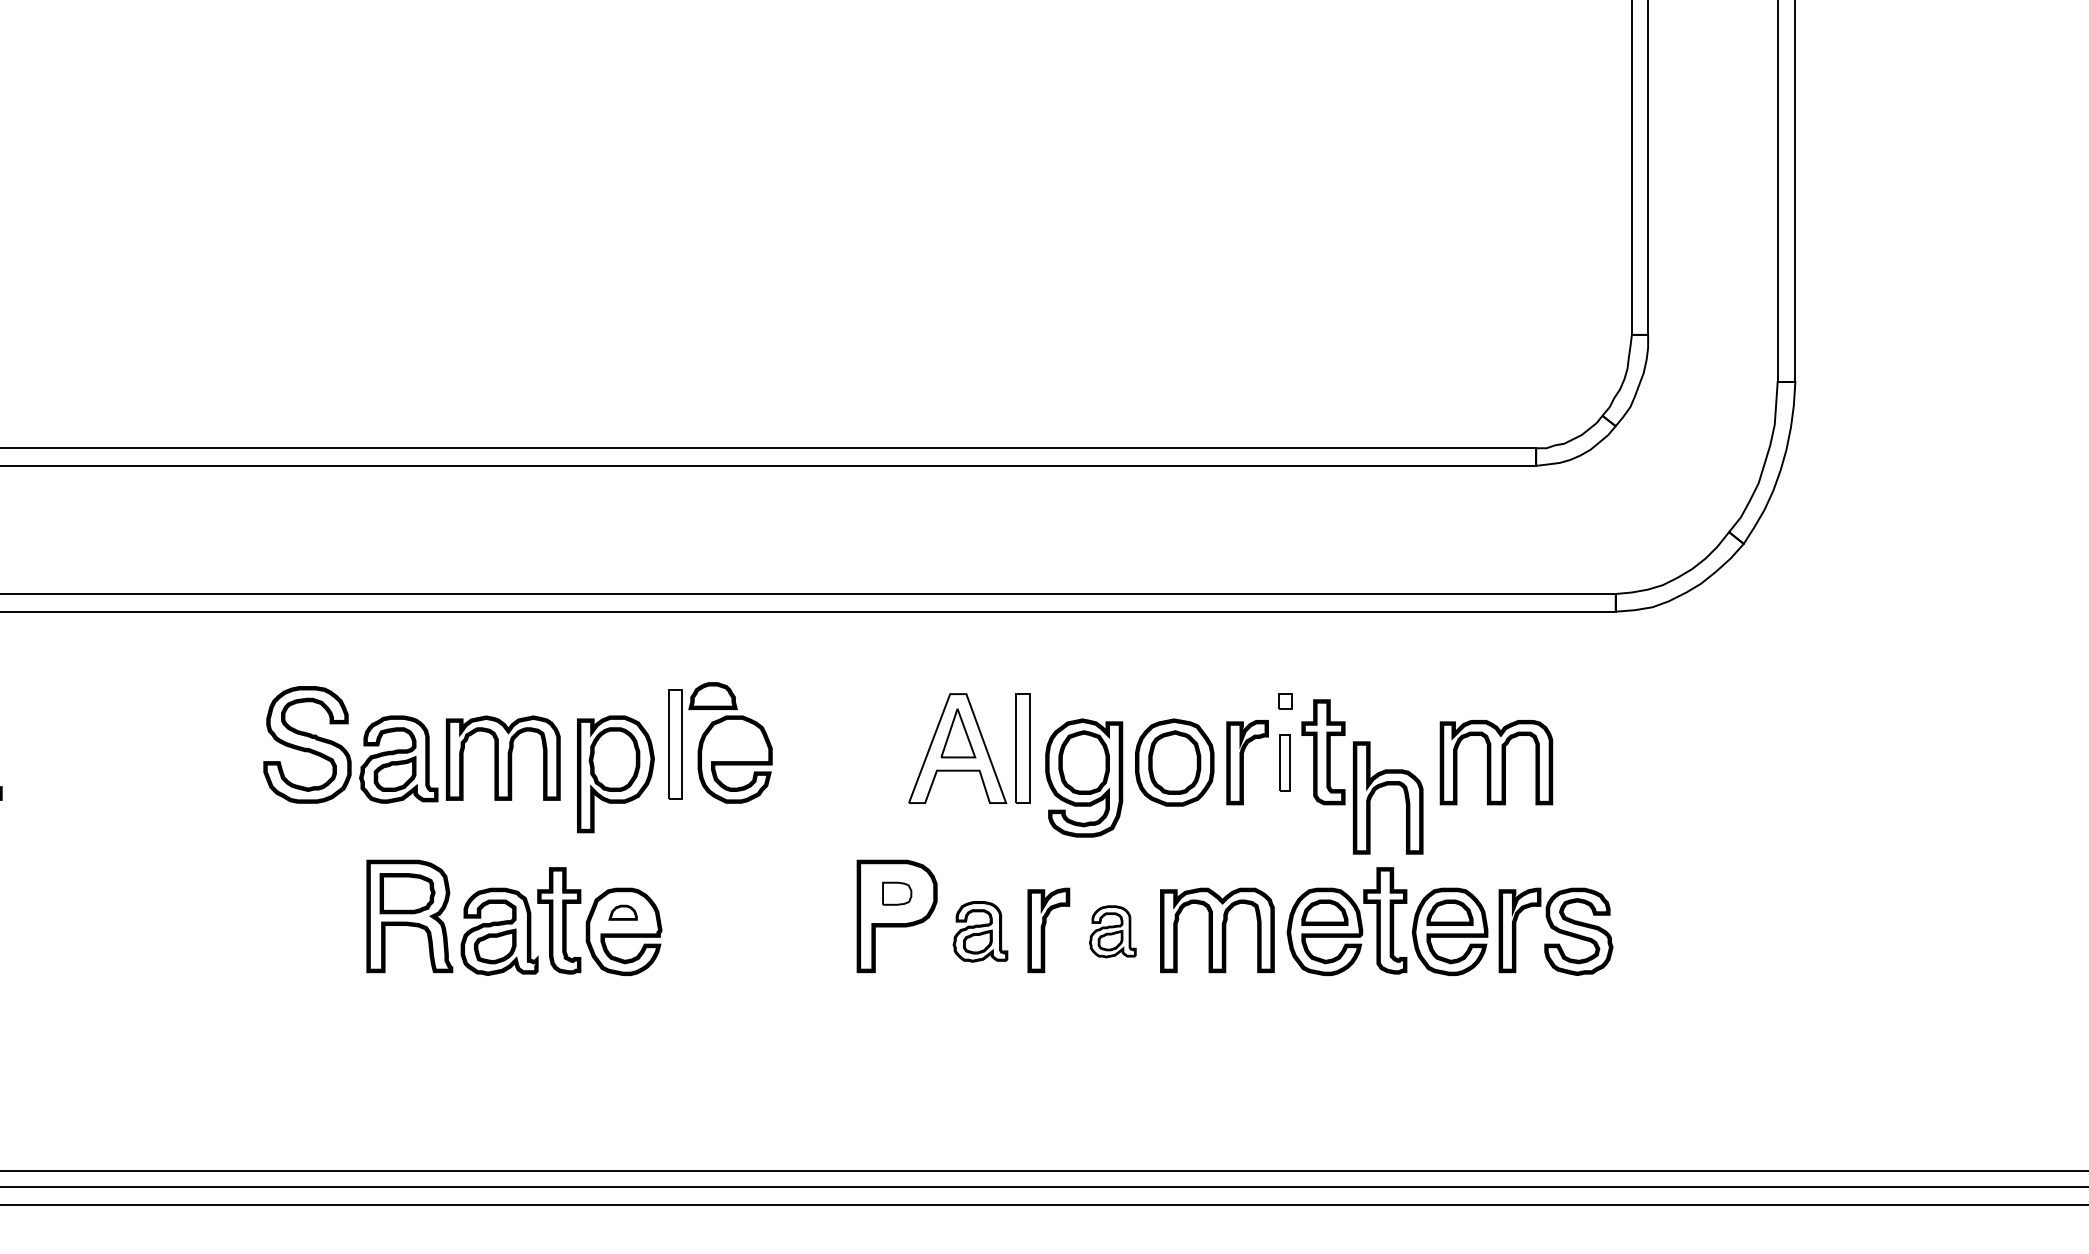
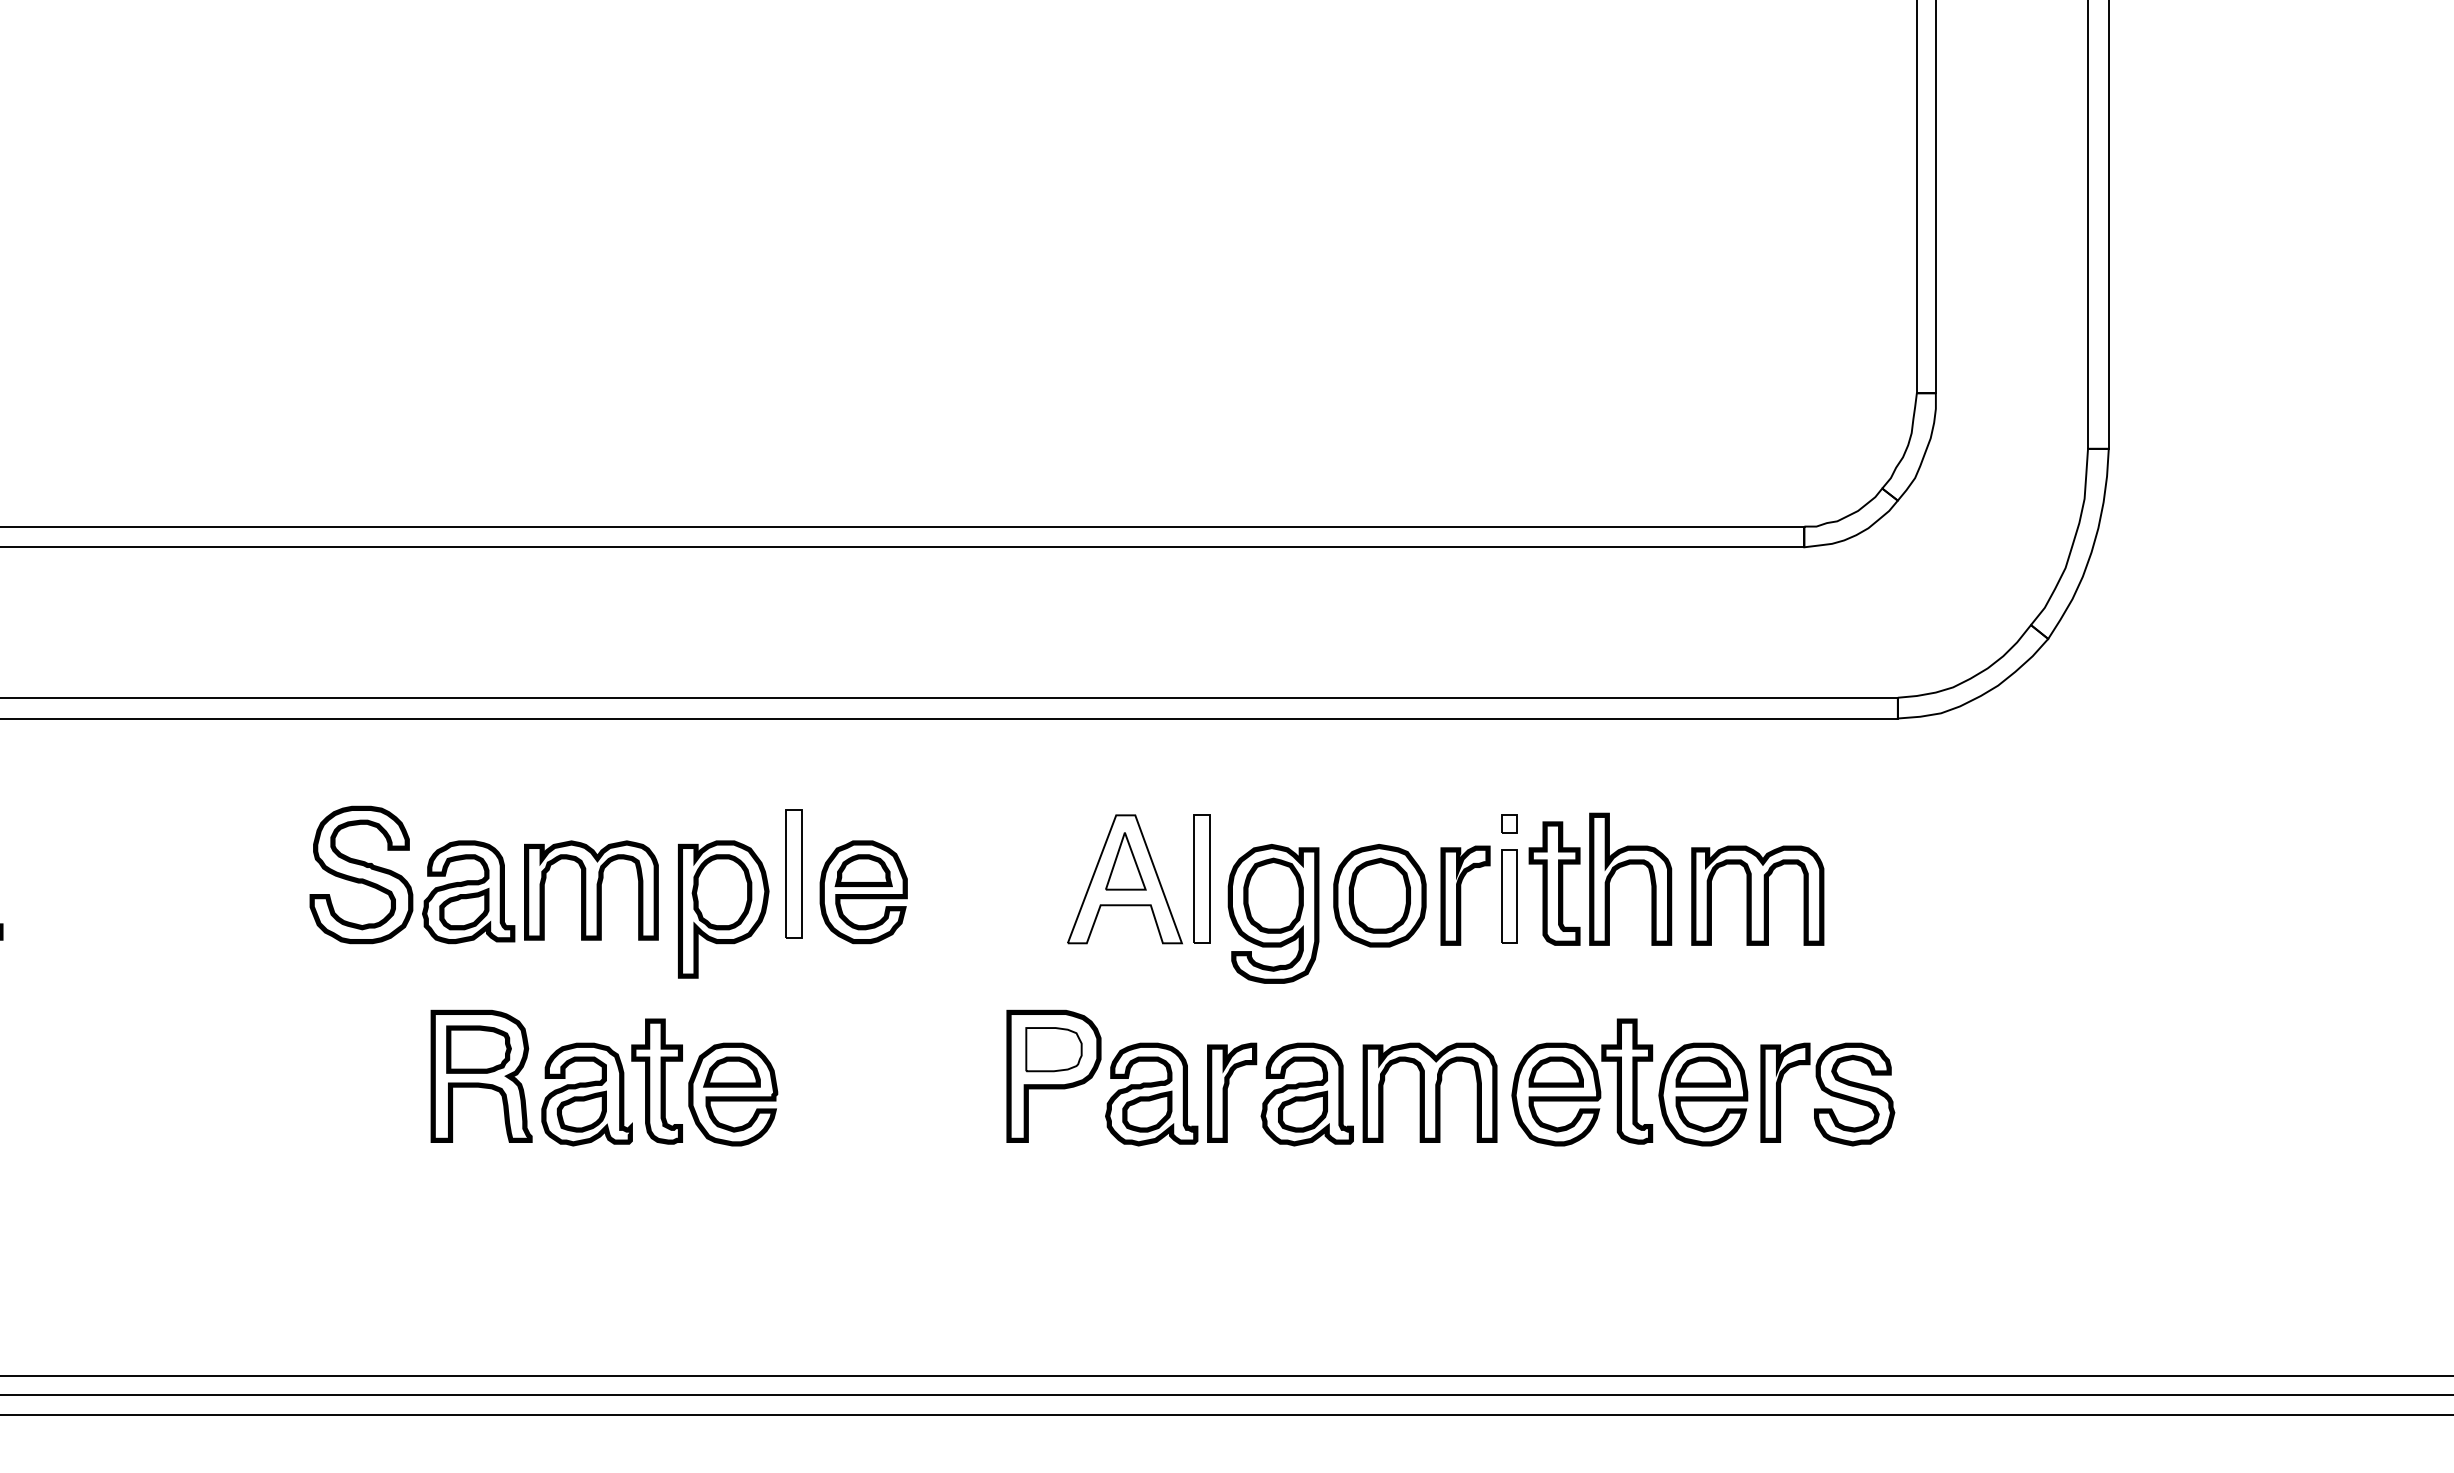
part: (712, 695) -> (863, 870), moved
part: (1285, 763) -> (1509, 896), size x1.43
part: (1383, 787) -> (1625, 866), moved
part: (896, 893) -> (1053, 1049), size x1.67
part: (622, 912) -> (731, 1071), size x1.67
part: (980, 931) -> (1151, 1094), size x1.43
part: (1112, 931) -> (1306, 1094), size x1.67

